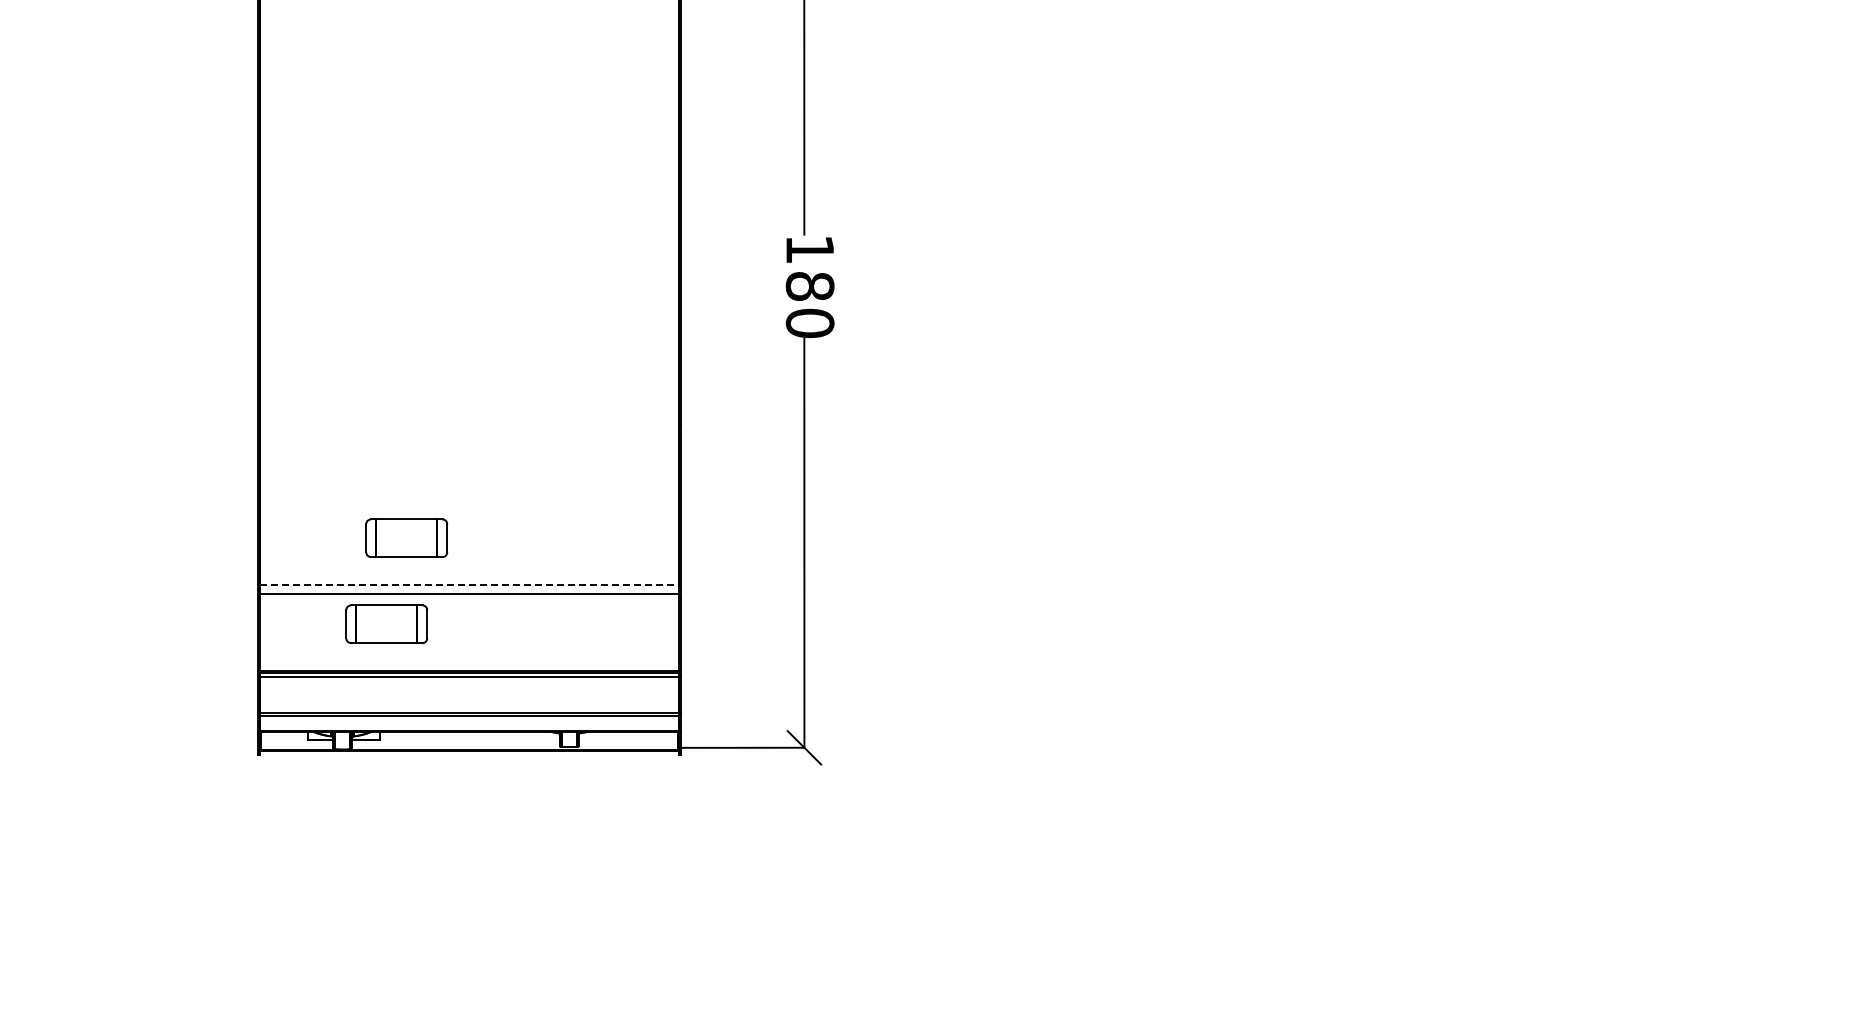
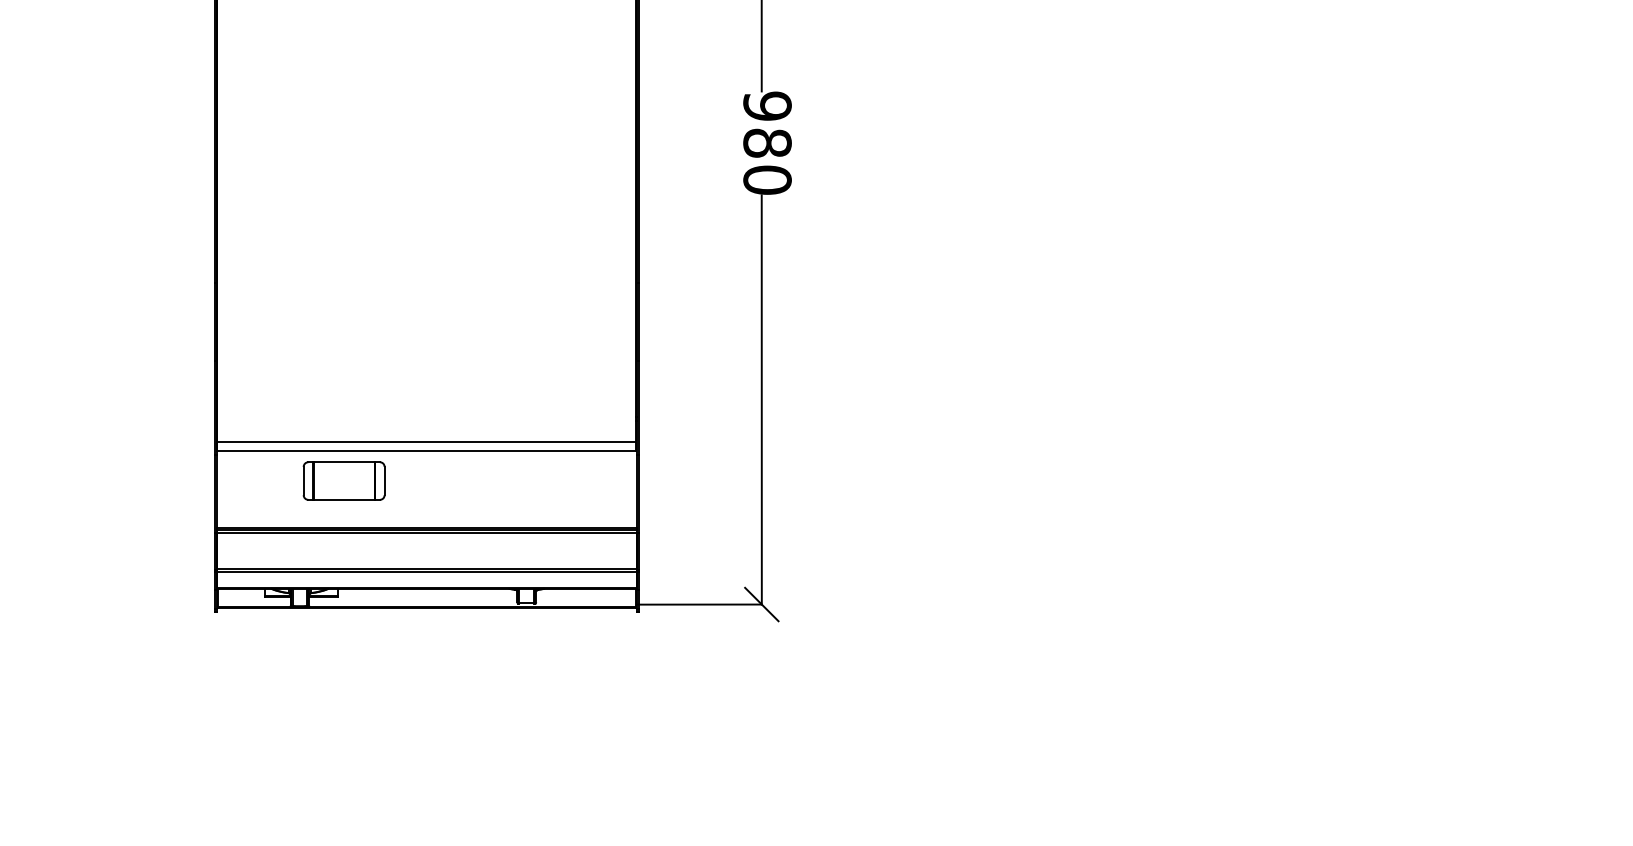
text: (809, 248) -> (766, 105), 180 -> 980
part: (406, 537) -> (363, 394), removed
line: (470, 585) -> (427, 442), dashed -> solid

